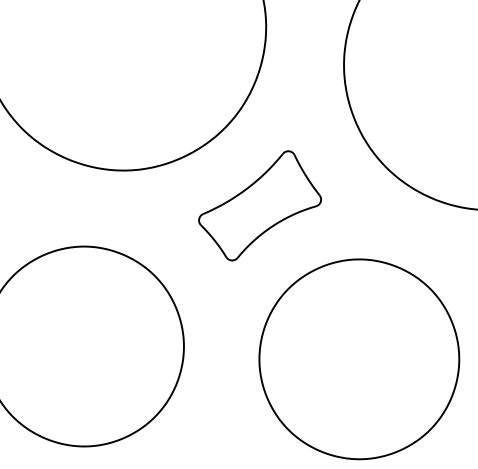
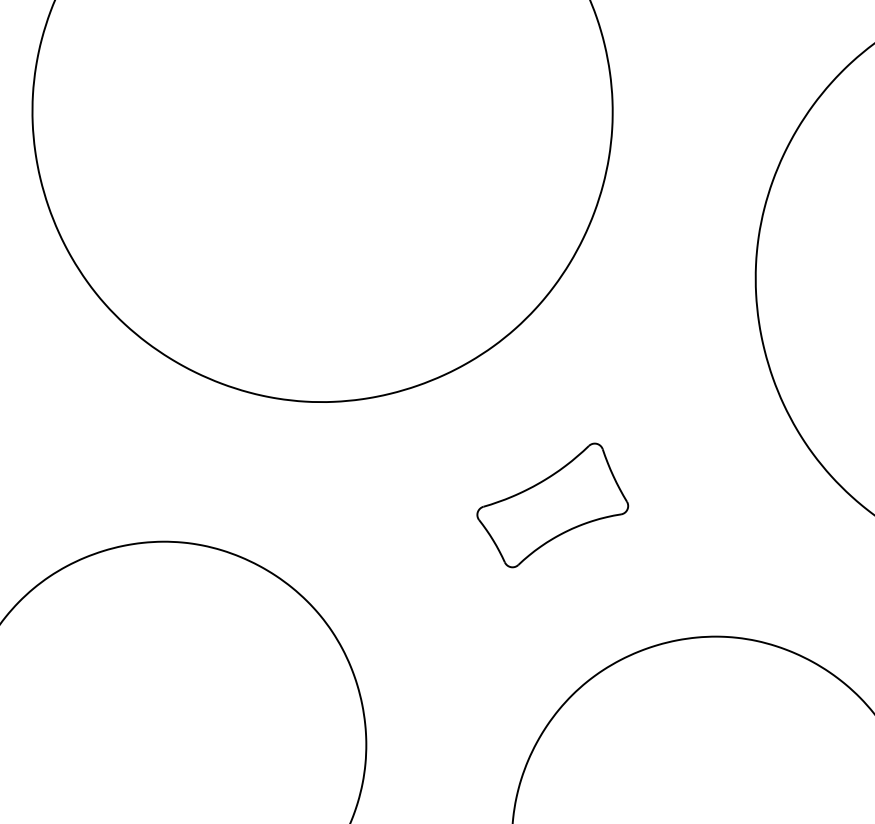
part: (259, 205) -> (552, 504), size x0.6

